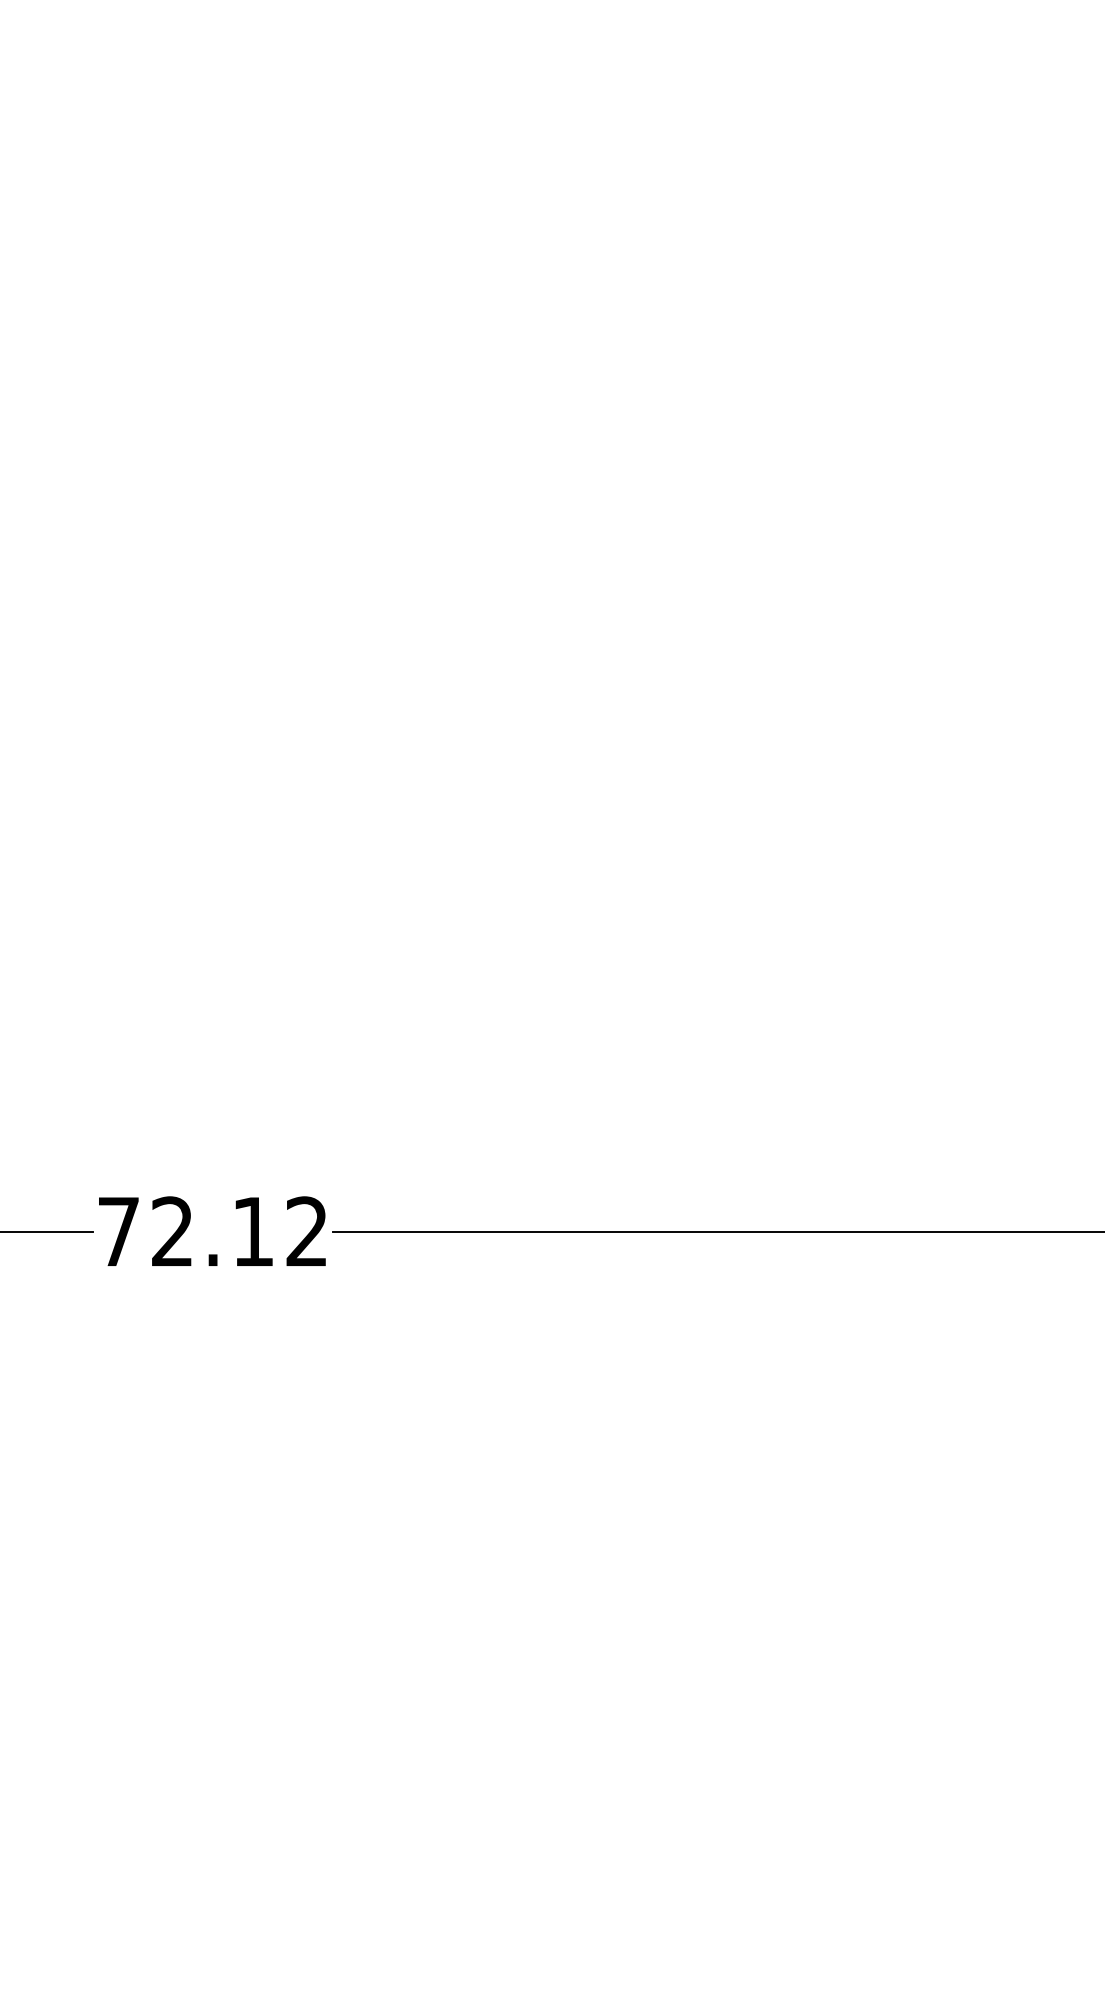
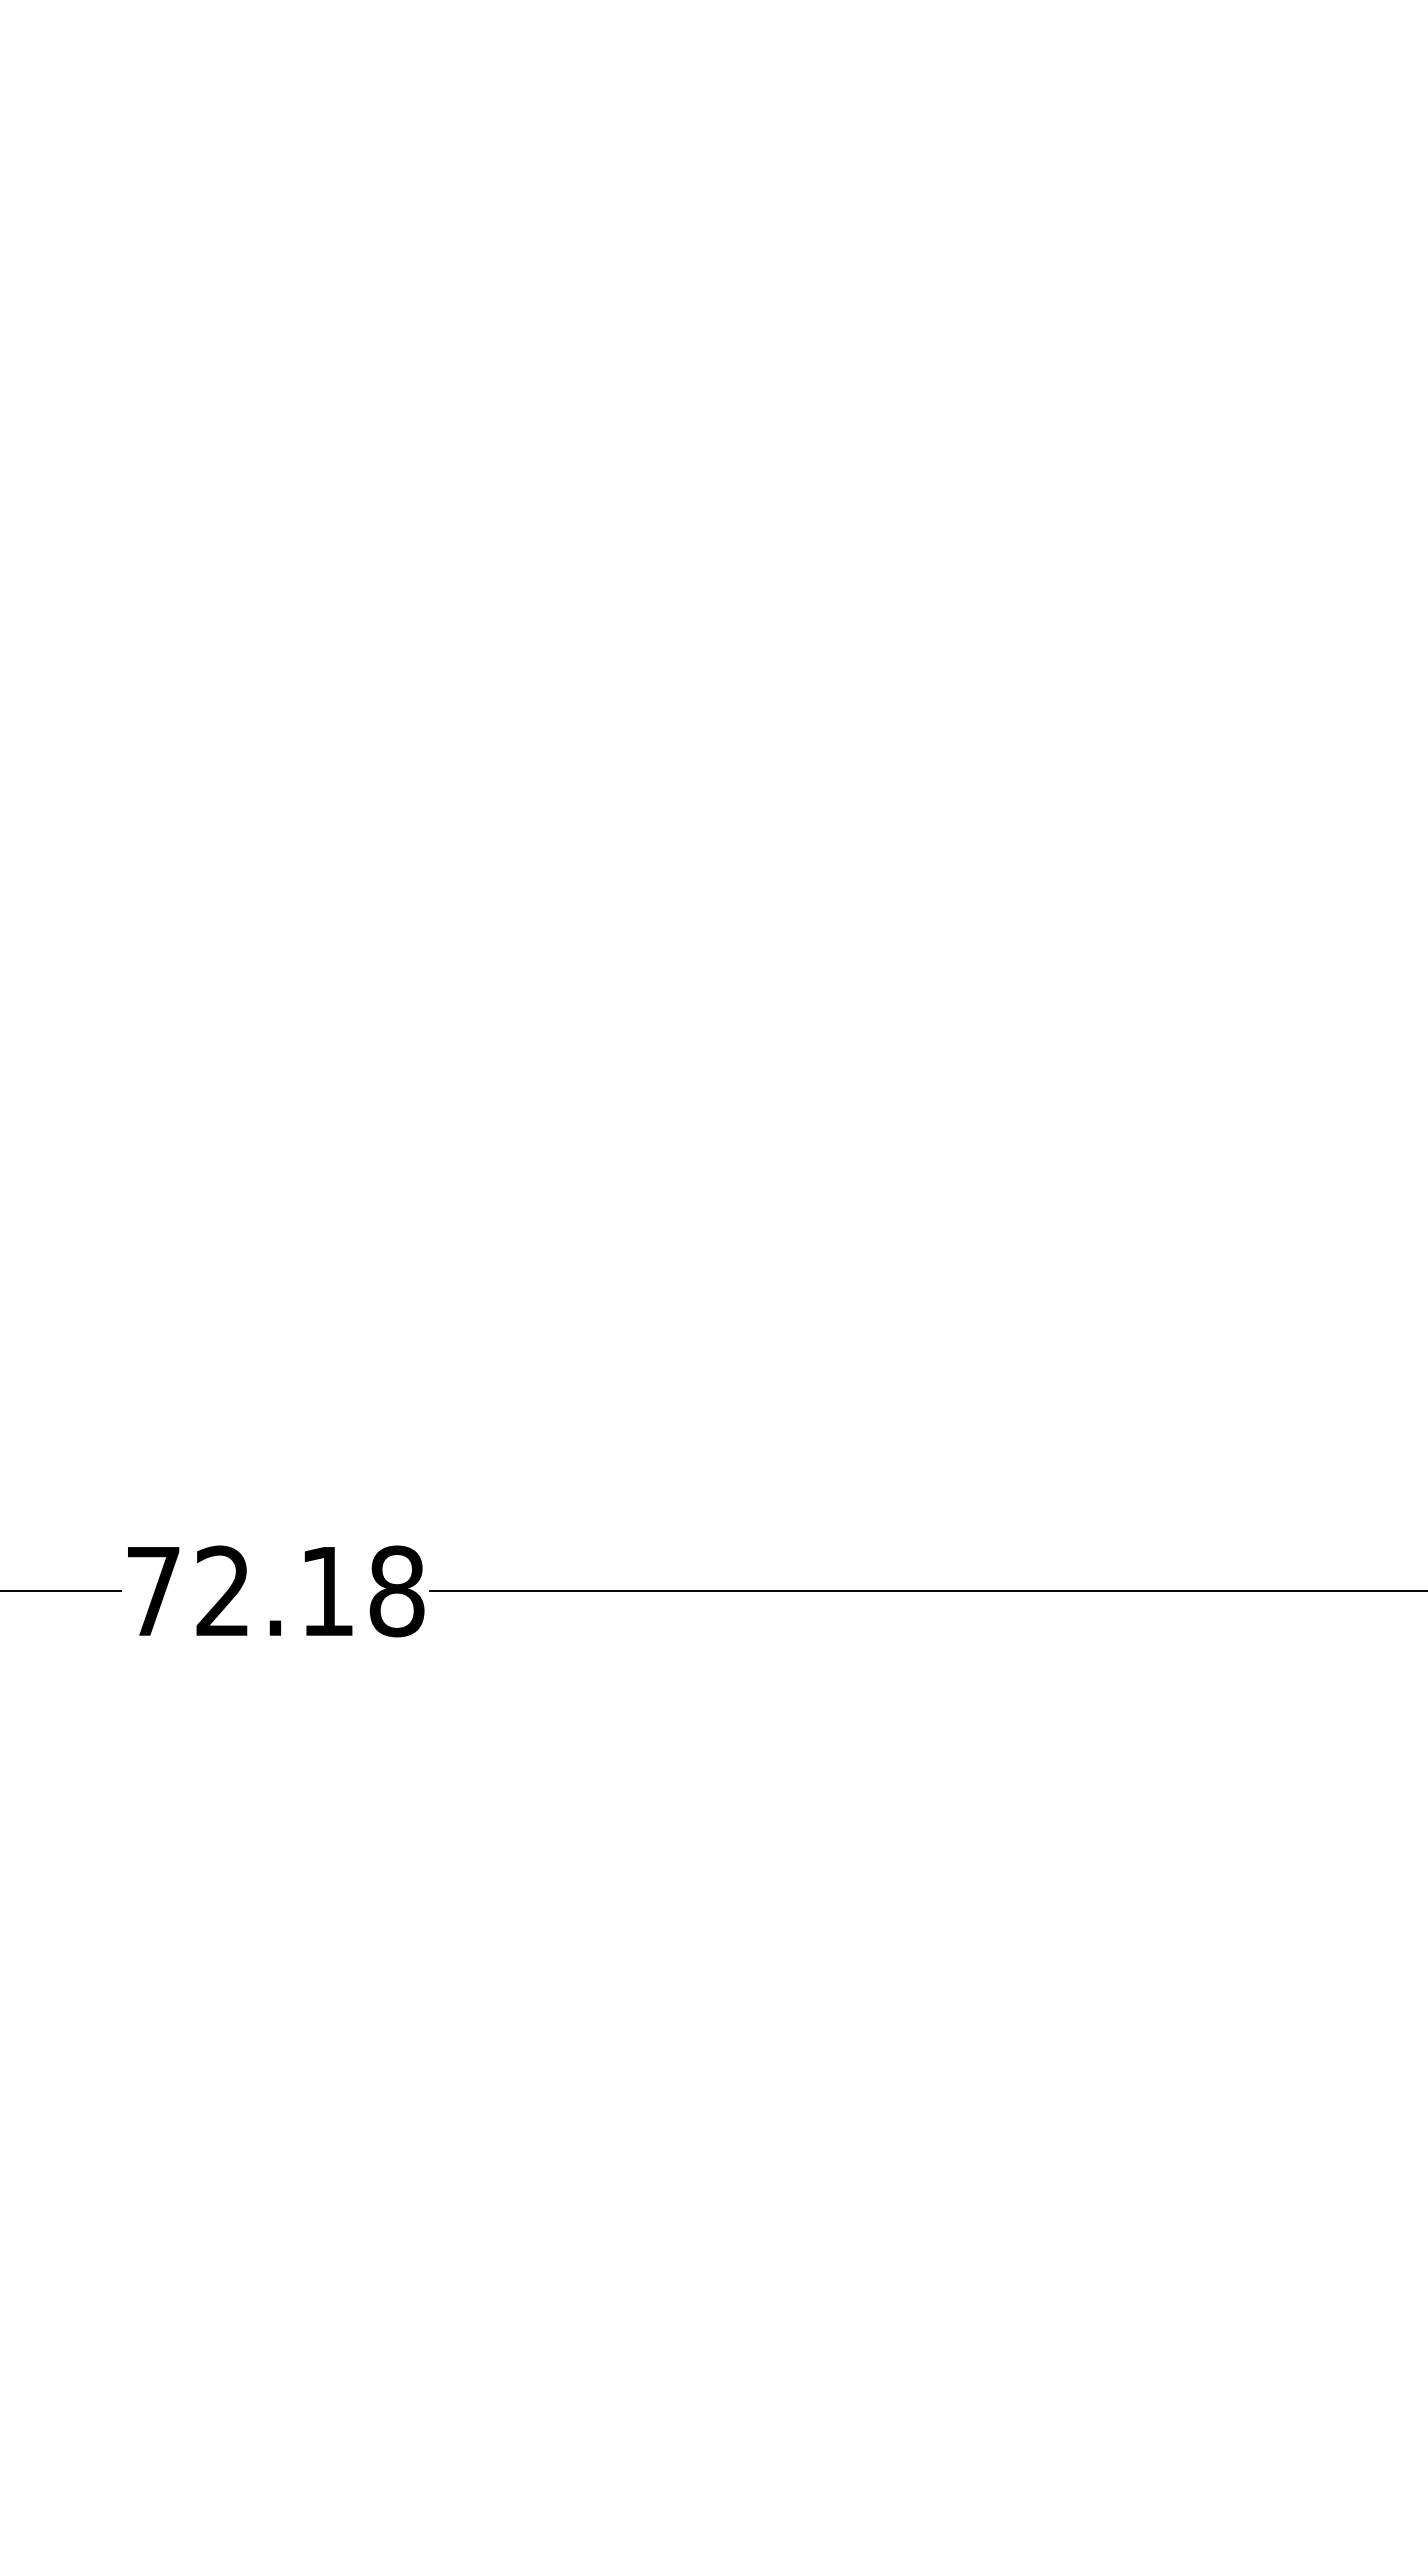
text: (306, 1231) -> (396, 1591), 72.12 -> 72.18

